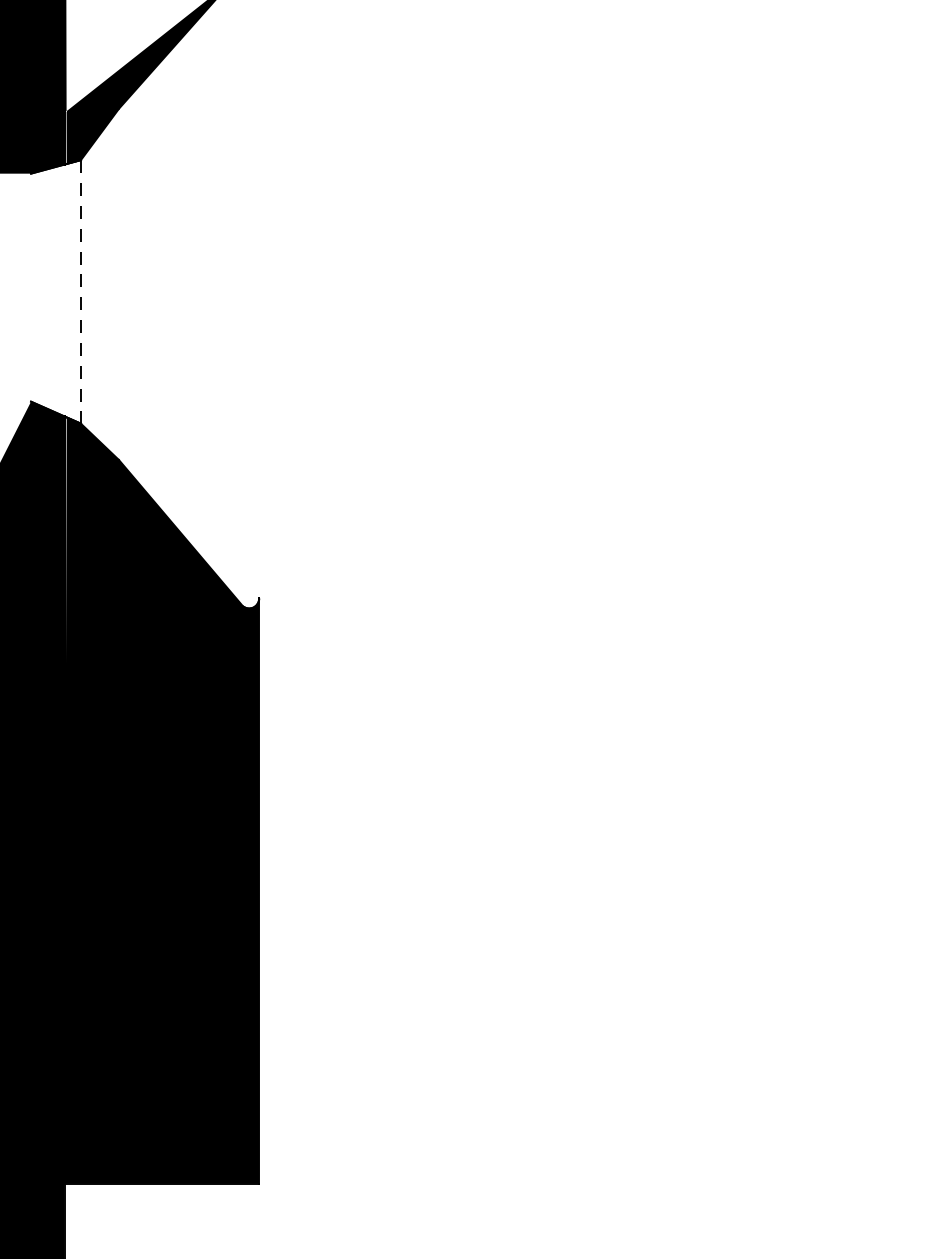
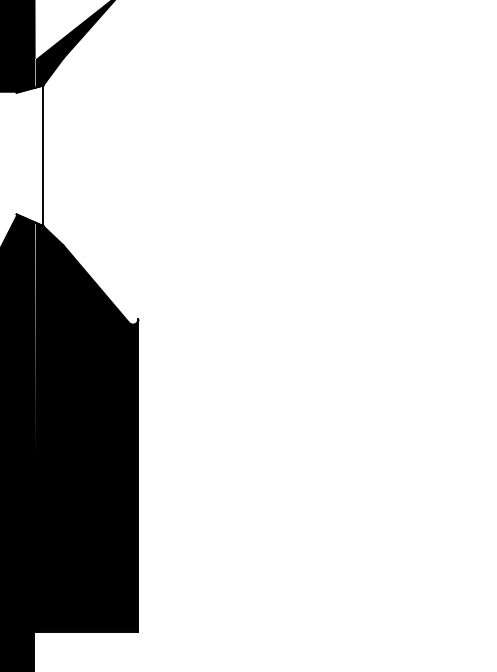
line: (81, 293) -> (43, 156), dashed -> solid

